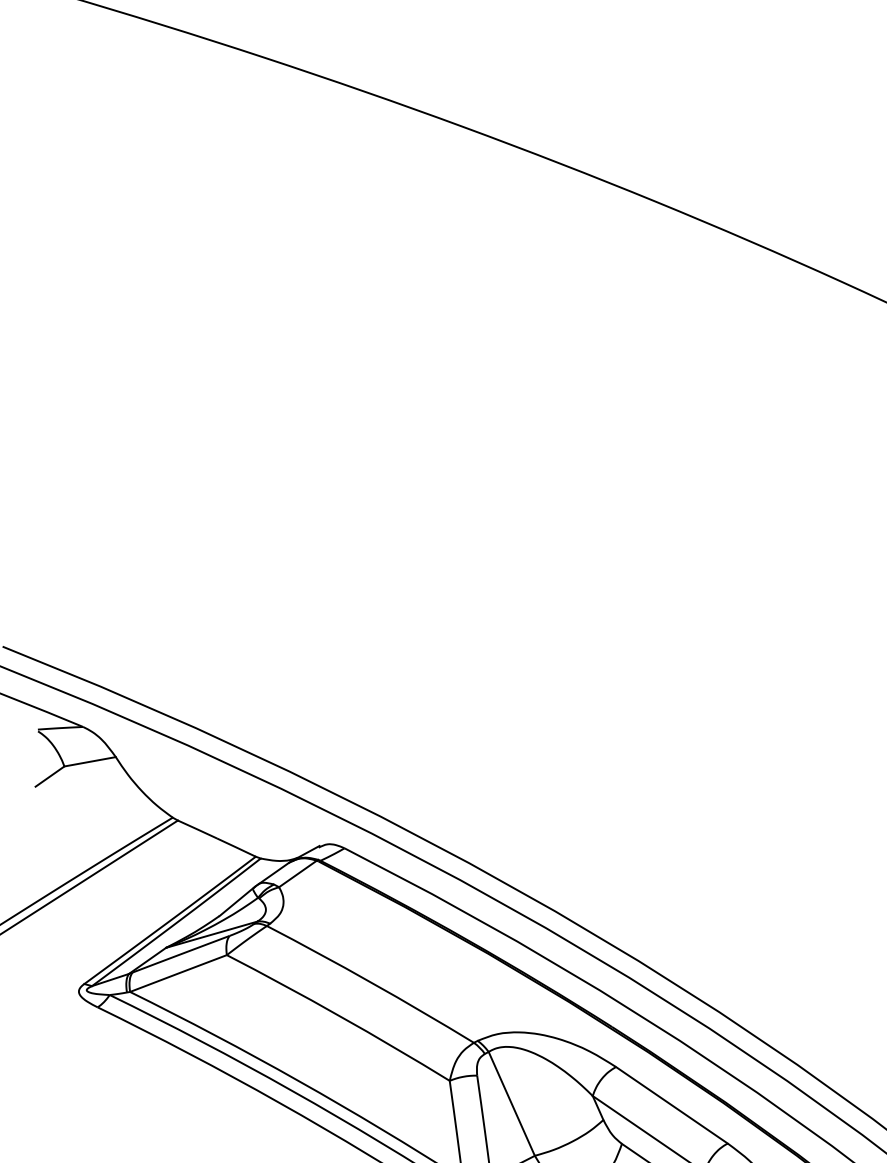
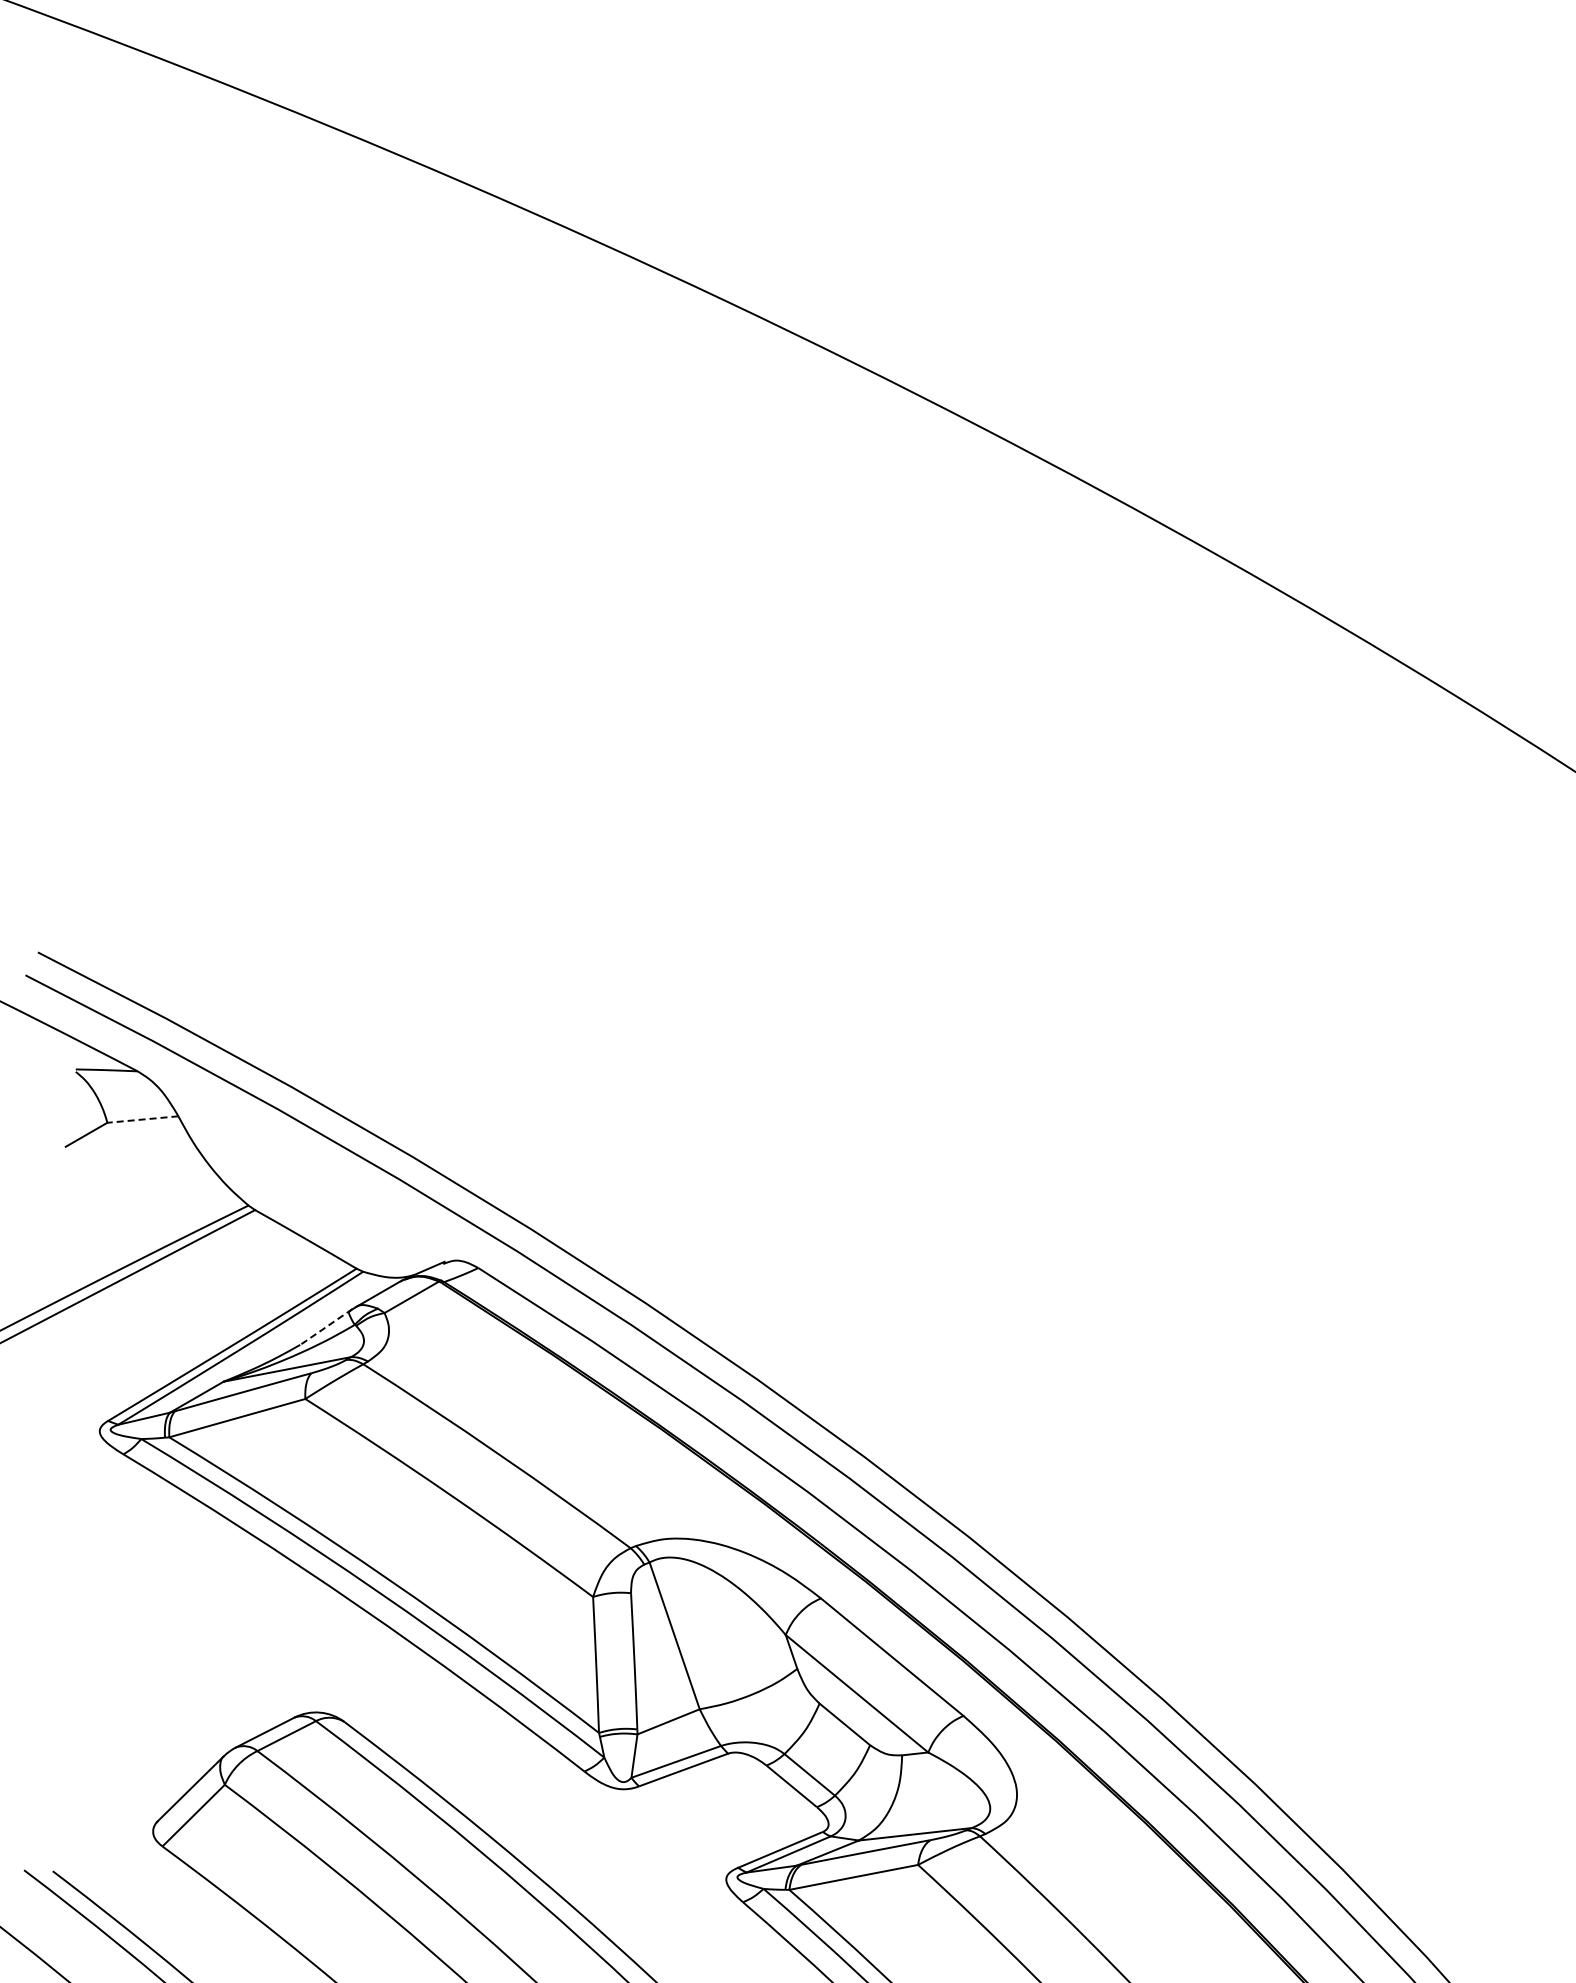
line: (89, 761) -> (142, 1119), solid -> dashed
line: (237, 901) -> (326, 1327), solid -> dashed

